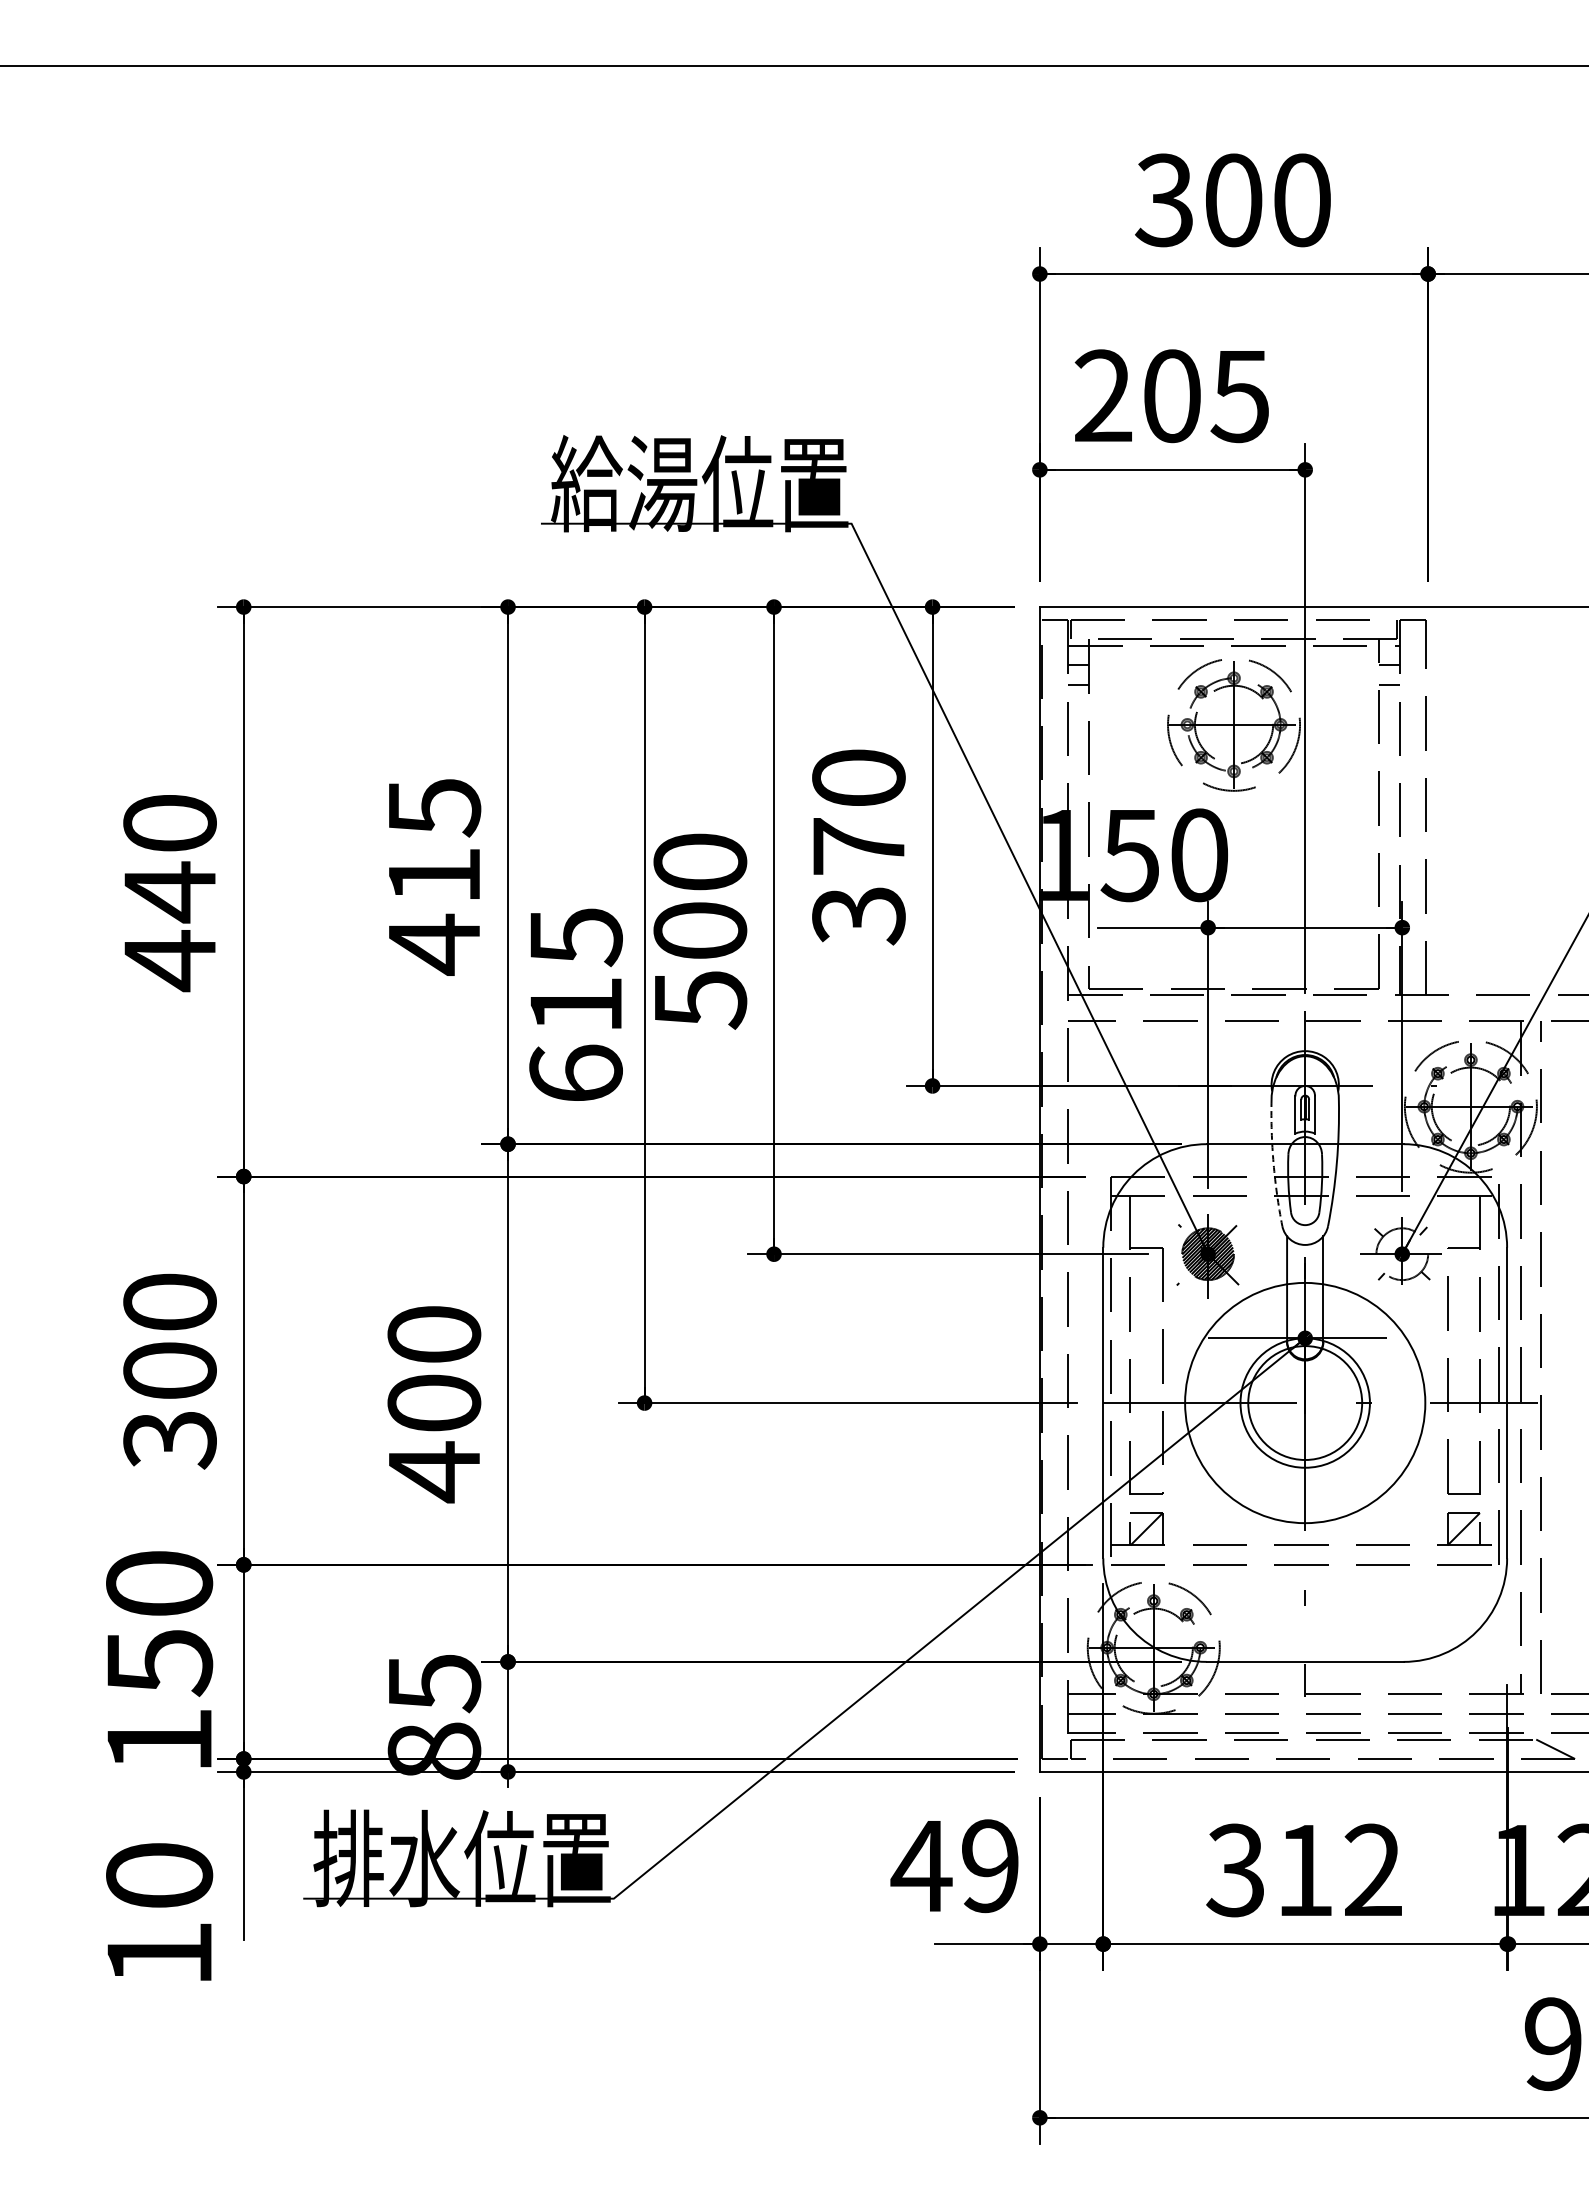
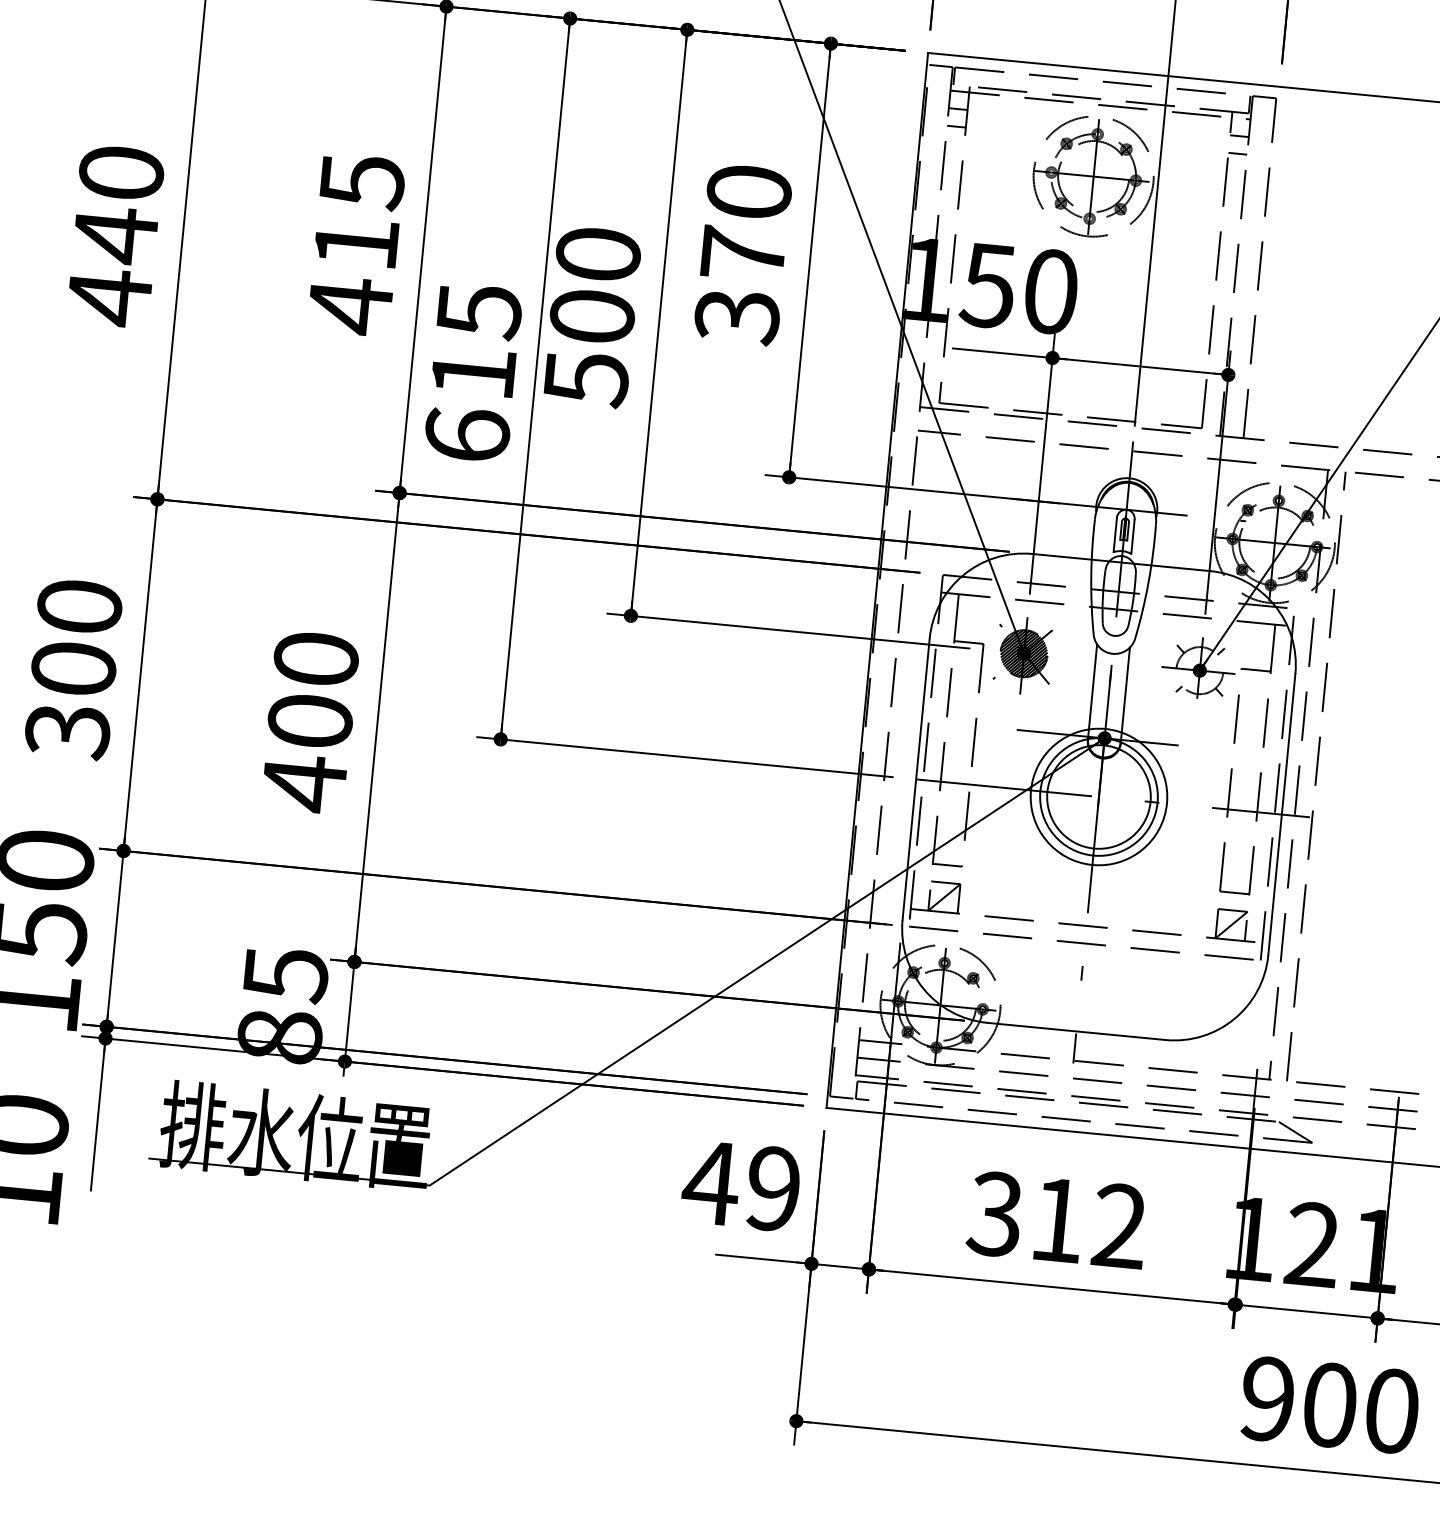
arc: (1273, 1163) -> (1091, 577), dashed -> solid
circle: (1305, 1402) -> (1099, 796), size x0.62

